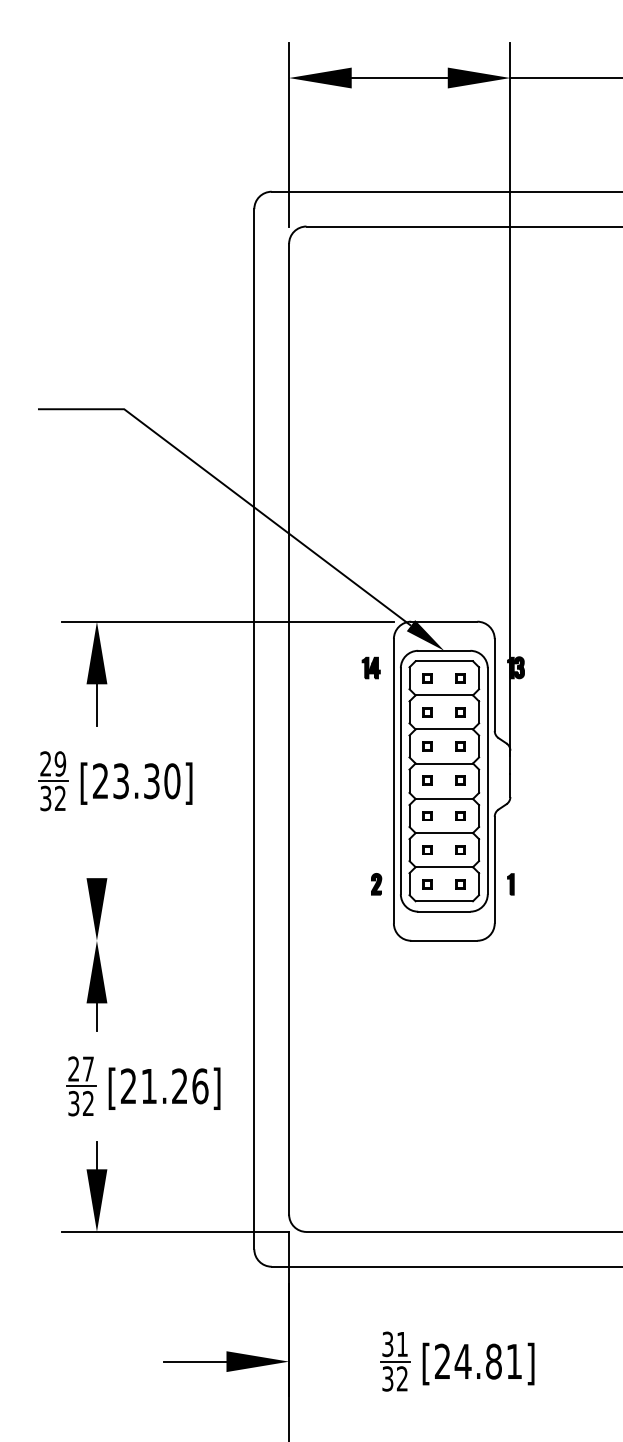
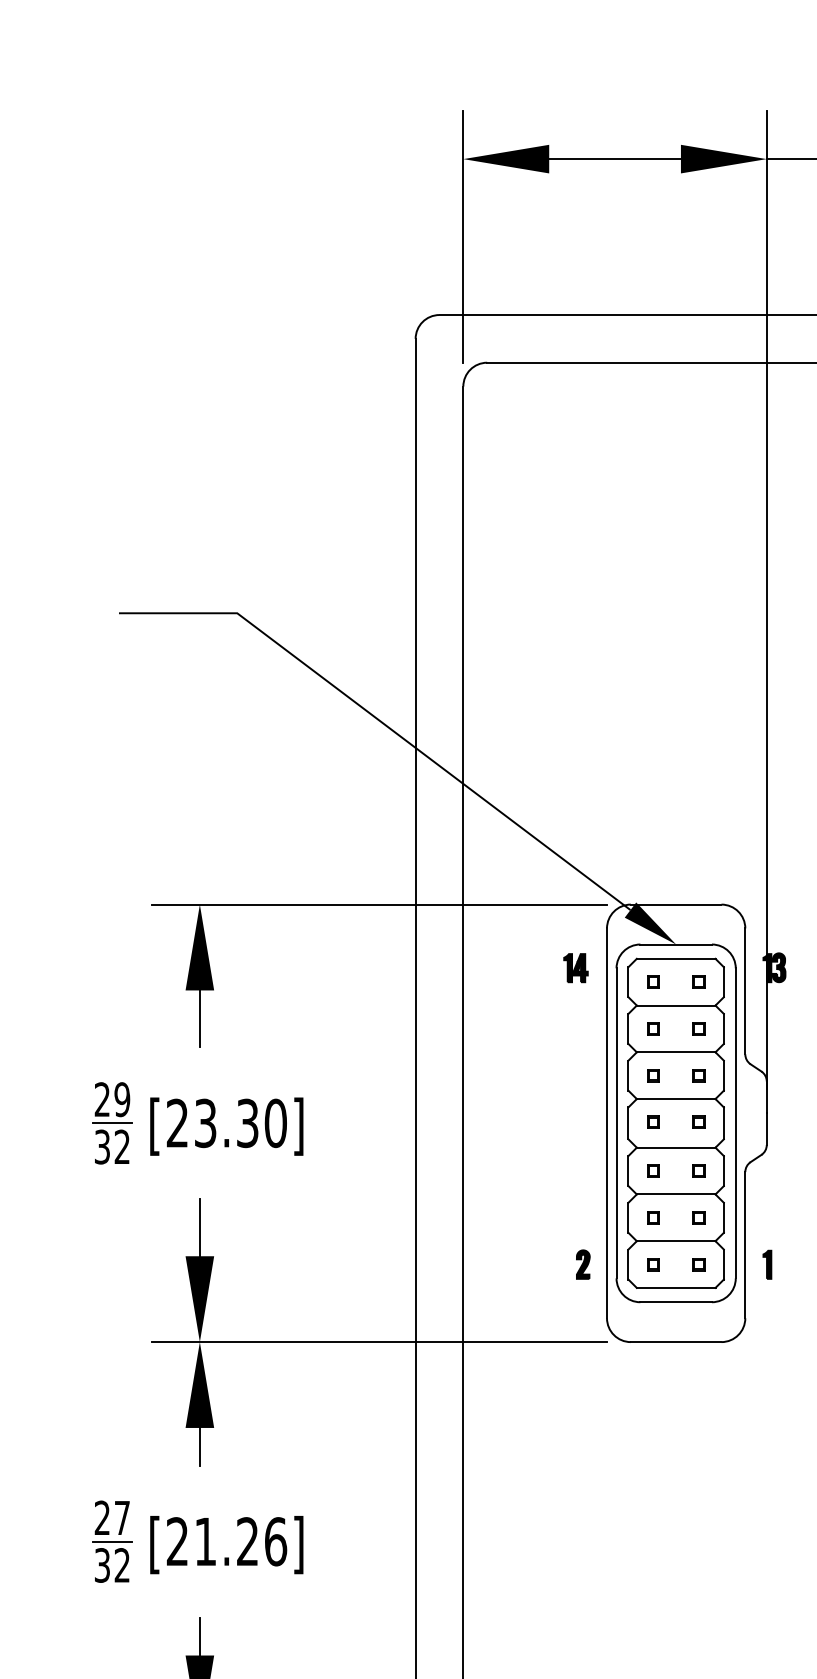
part: (115, 781) -> (197, 1123), moved
line: (96, 857) -> (199, 1227), added
line: (227, 940) -> (378, 1341), added
part: (143, 1086) -> (197, 1541), moved

